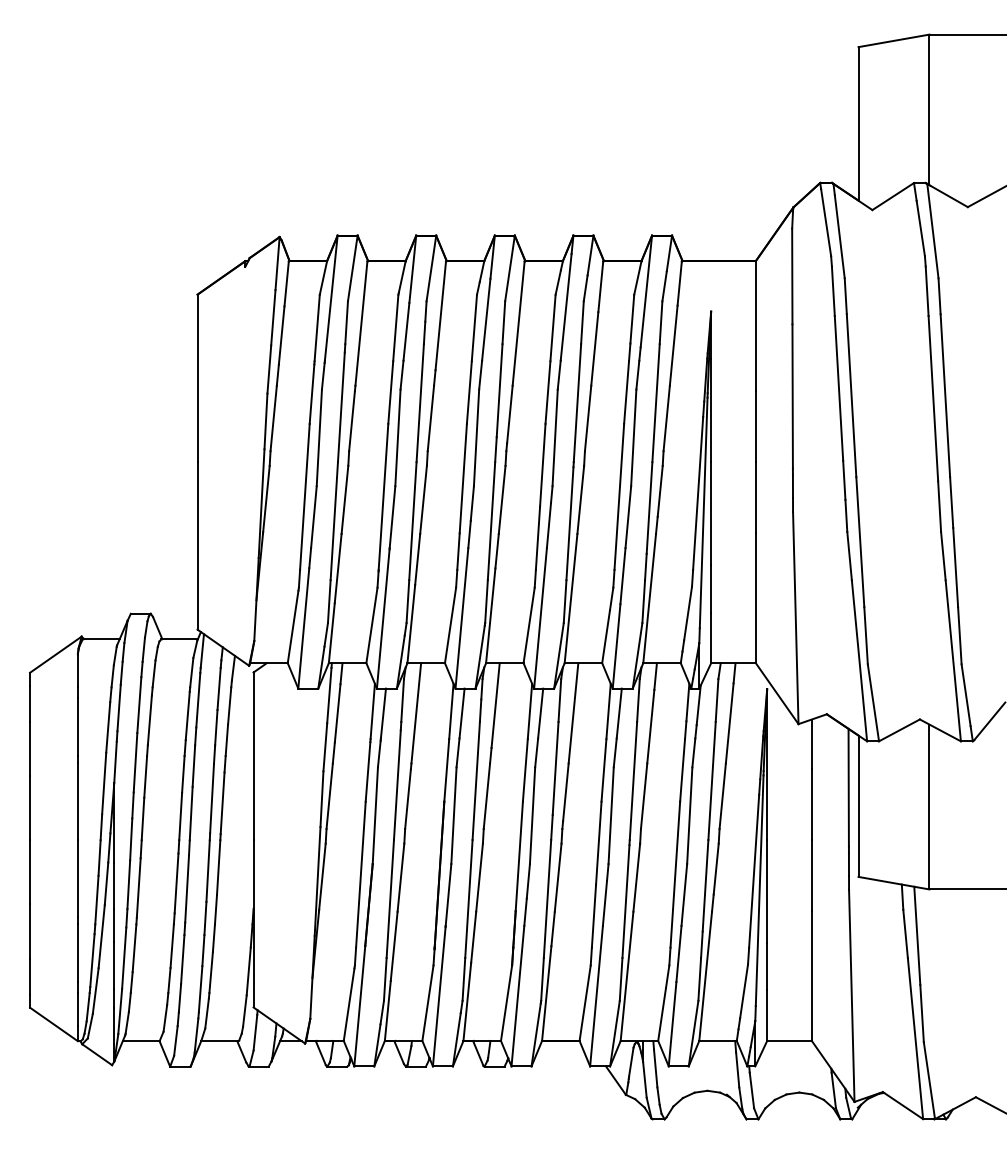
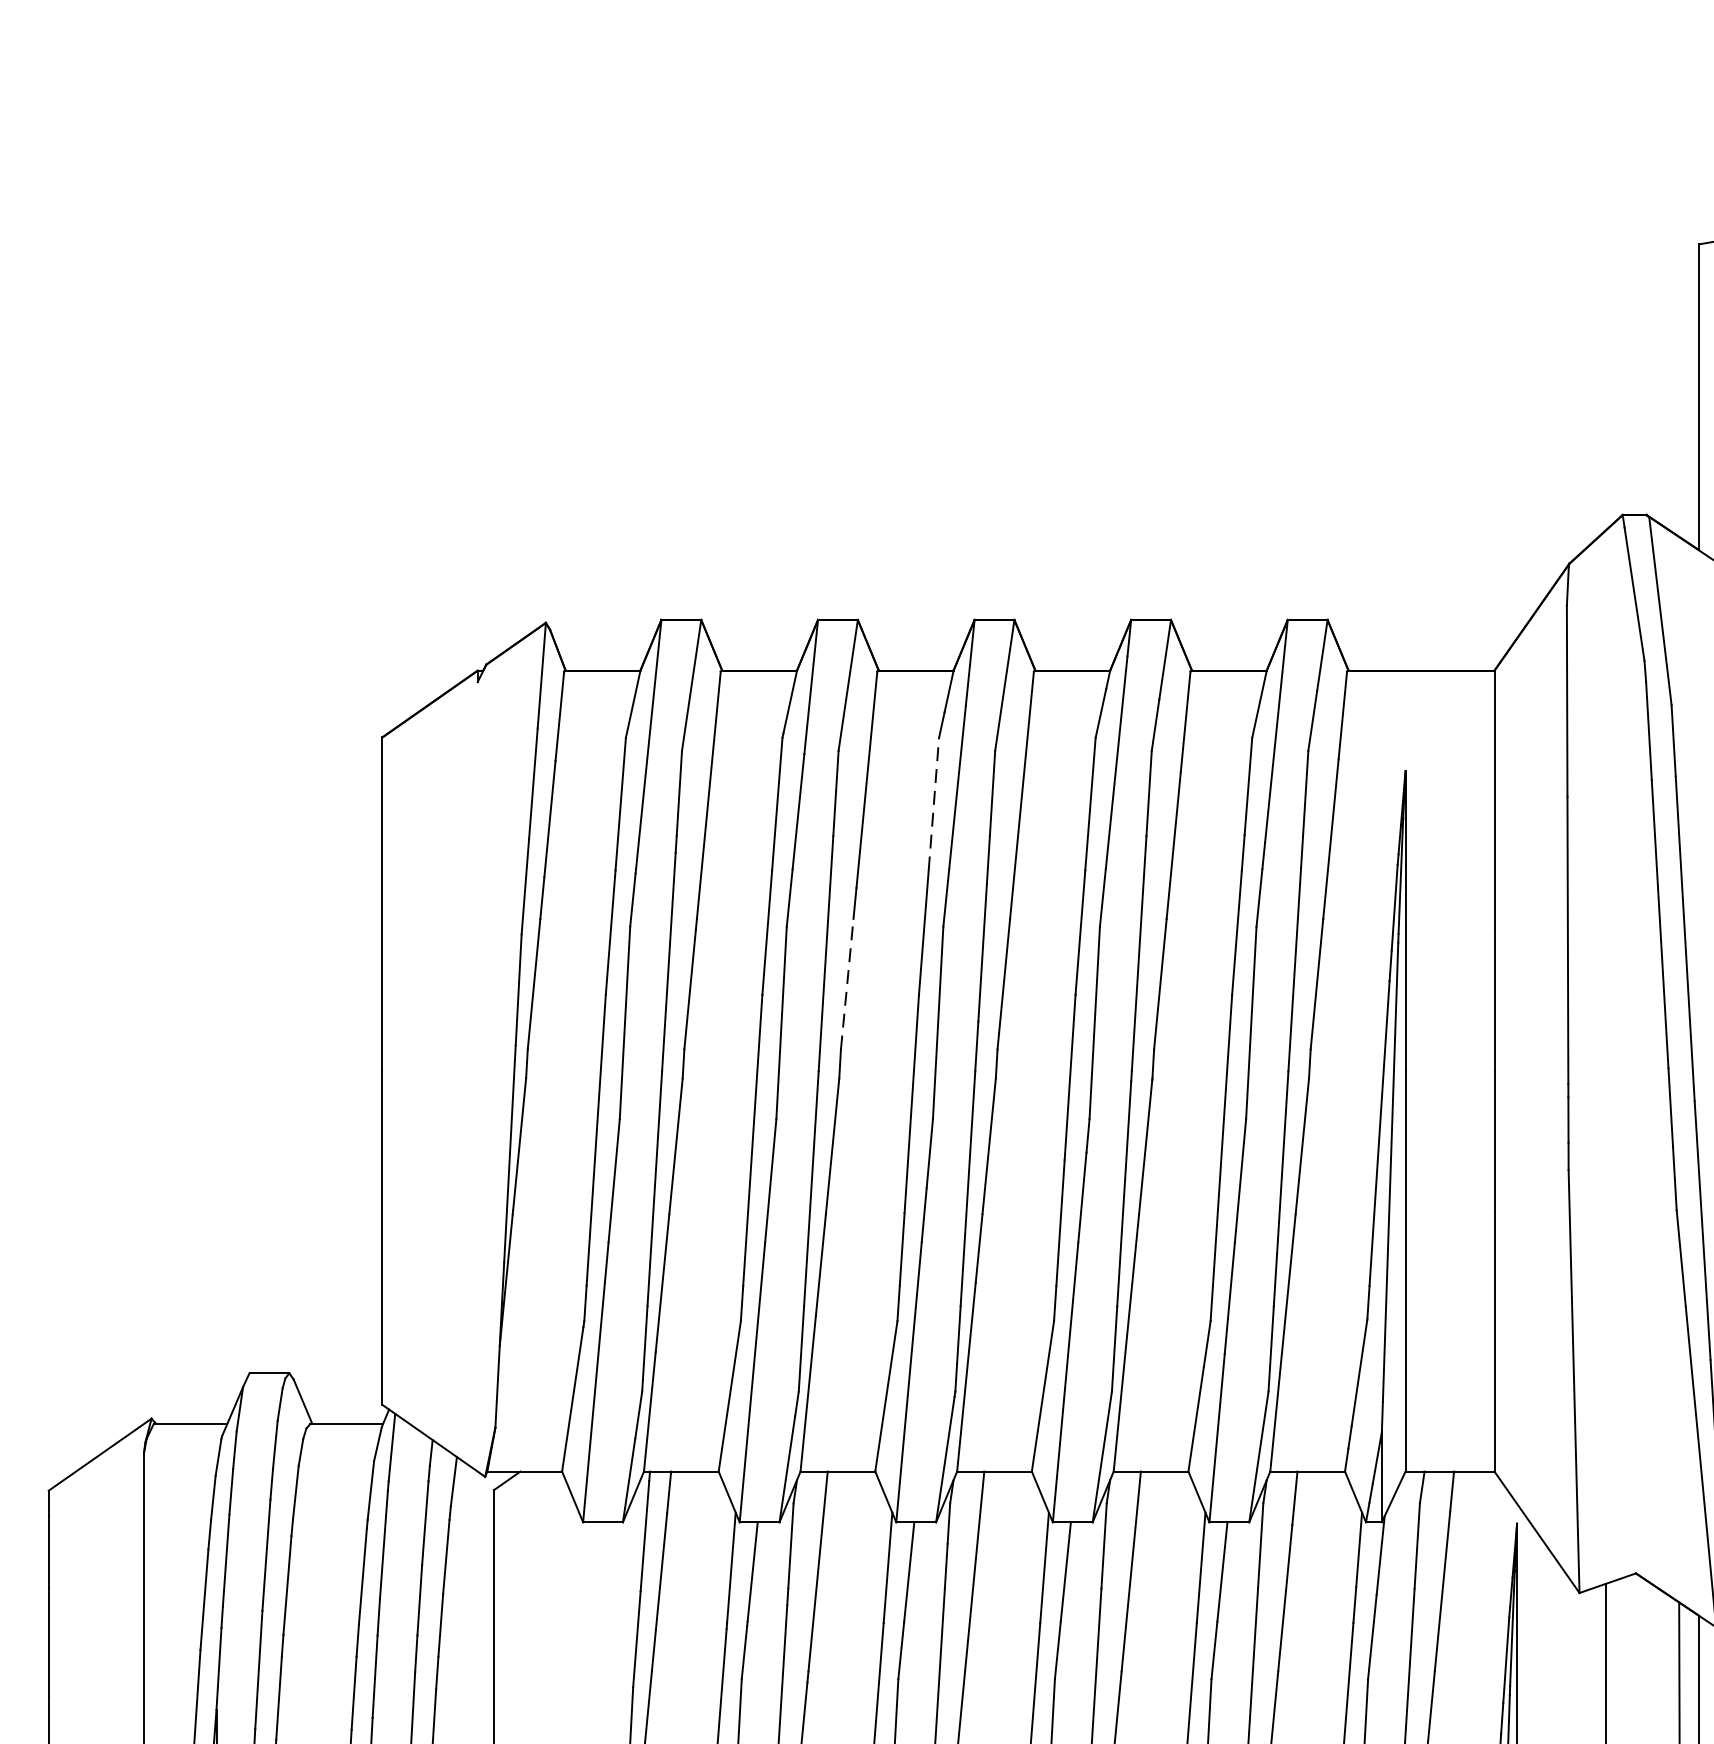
line: (474, 327) -> (934, 802), solid -> dashed
line: (430, 418) -> (846, 984), solid -> dashed

